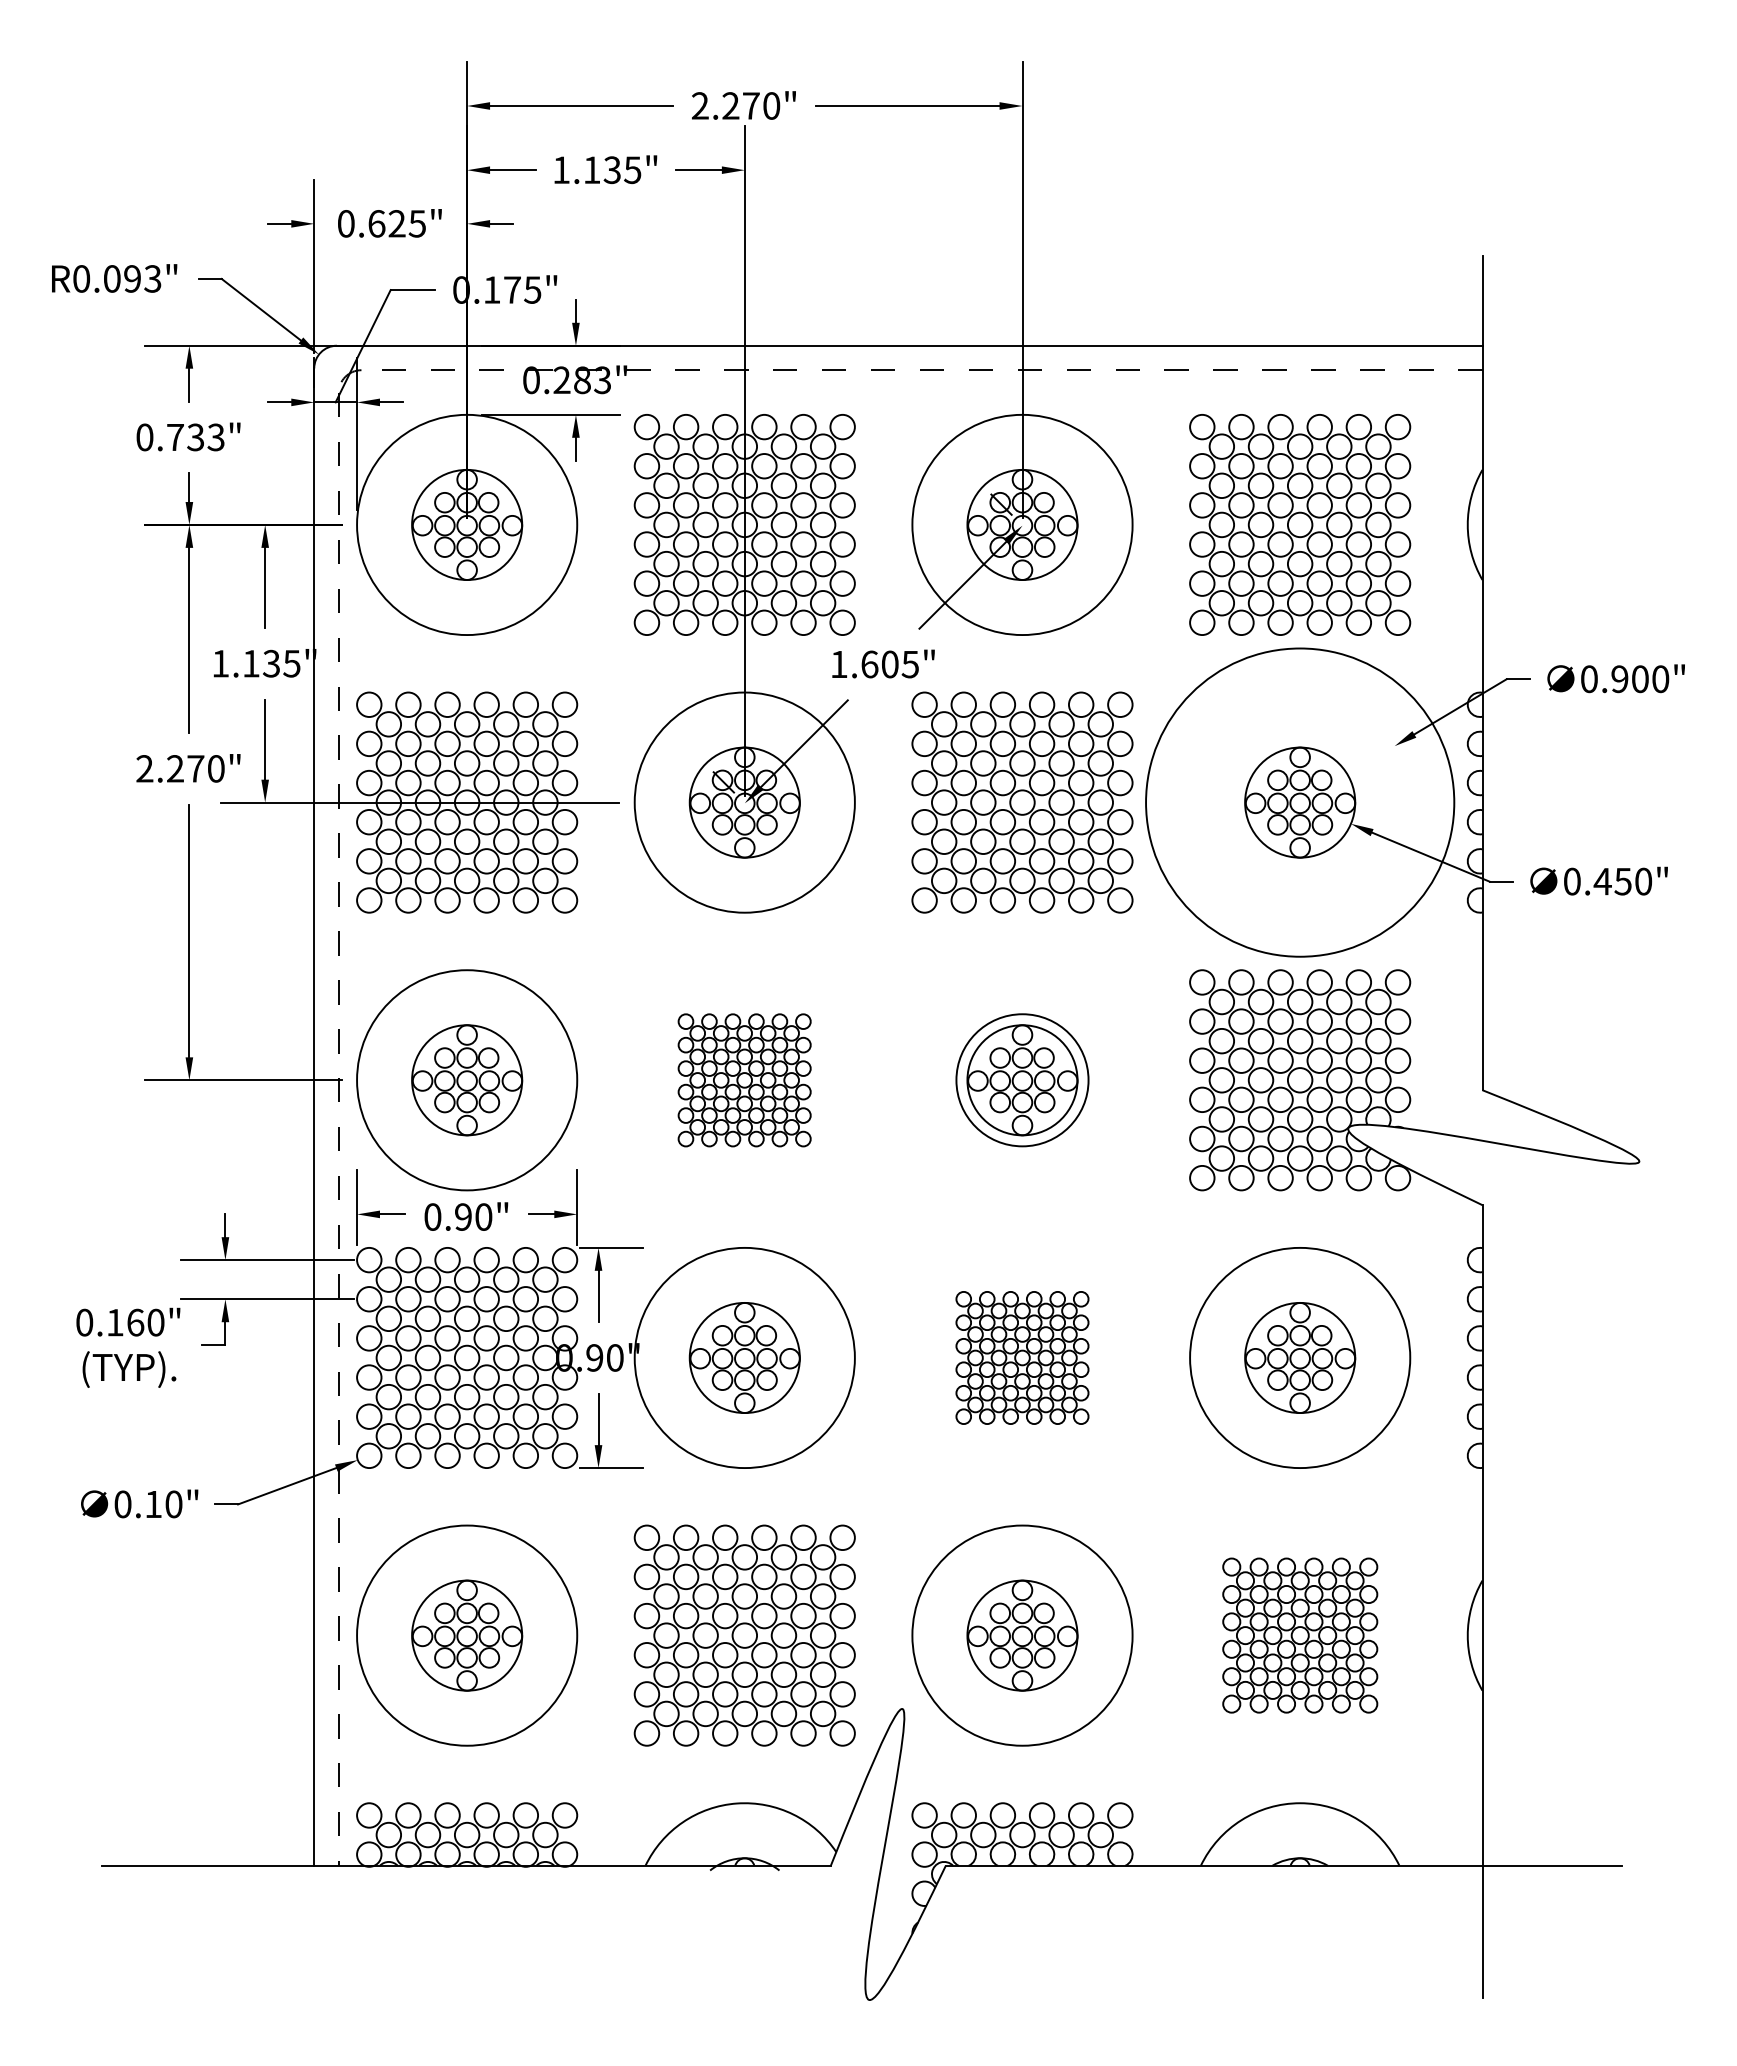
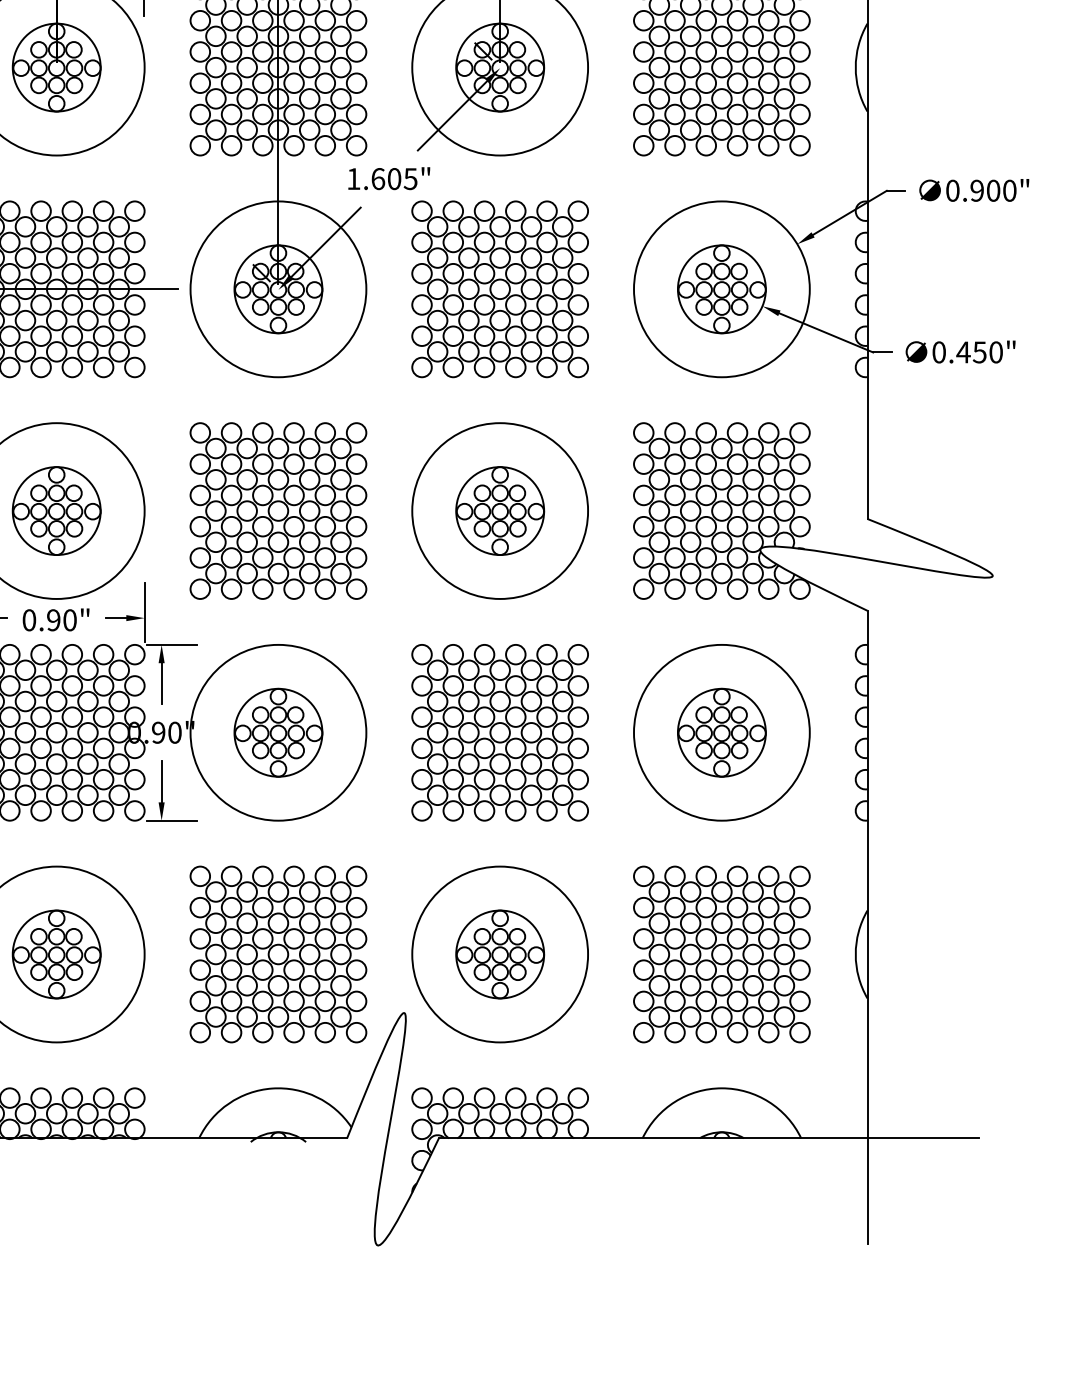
circle: (1300, 802) -> (722, 289), size x0.71
part: (744, 1080) -> (278, 511), size x1.67
circle: (1022, 1080) -> (500, 511), size x1.67
part: (1022, 1357) -> (500, 732), size x1.67
part: (1300, 1635) -> (722, 954), size x1.43

